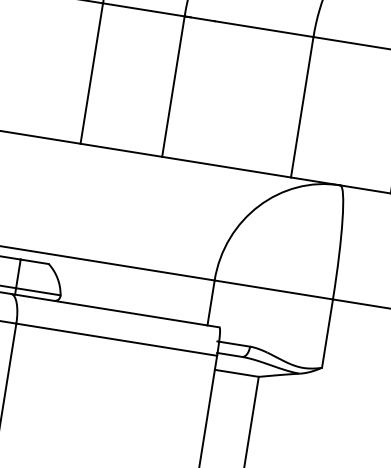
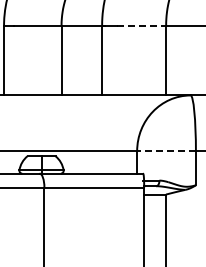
line: (263, 28) -> (141, 25), solid -> dashed
line: (273, 290) -> (166, 151), solid -> dashed

